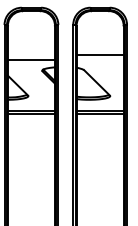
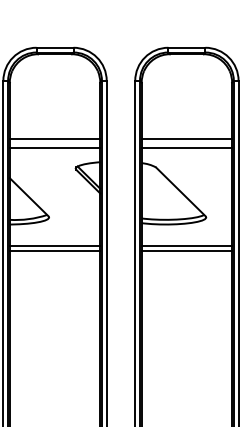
line: (31, 55) -> (55, 139), added
line: (99, 59) -> (185, 147), added

